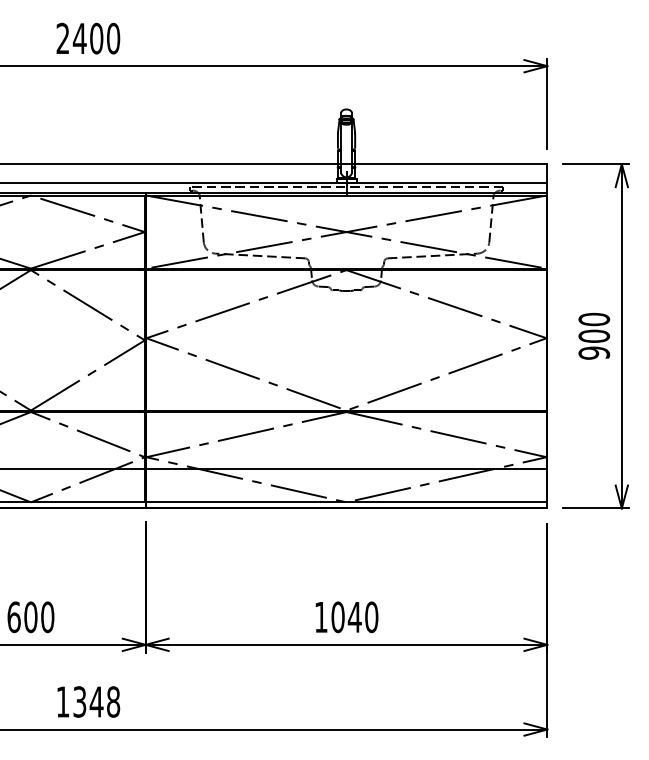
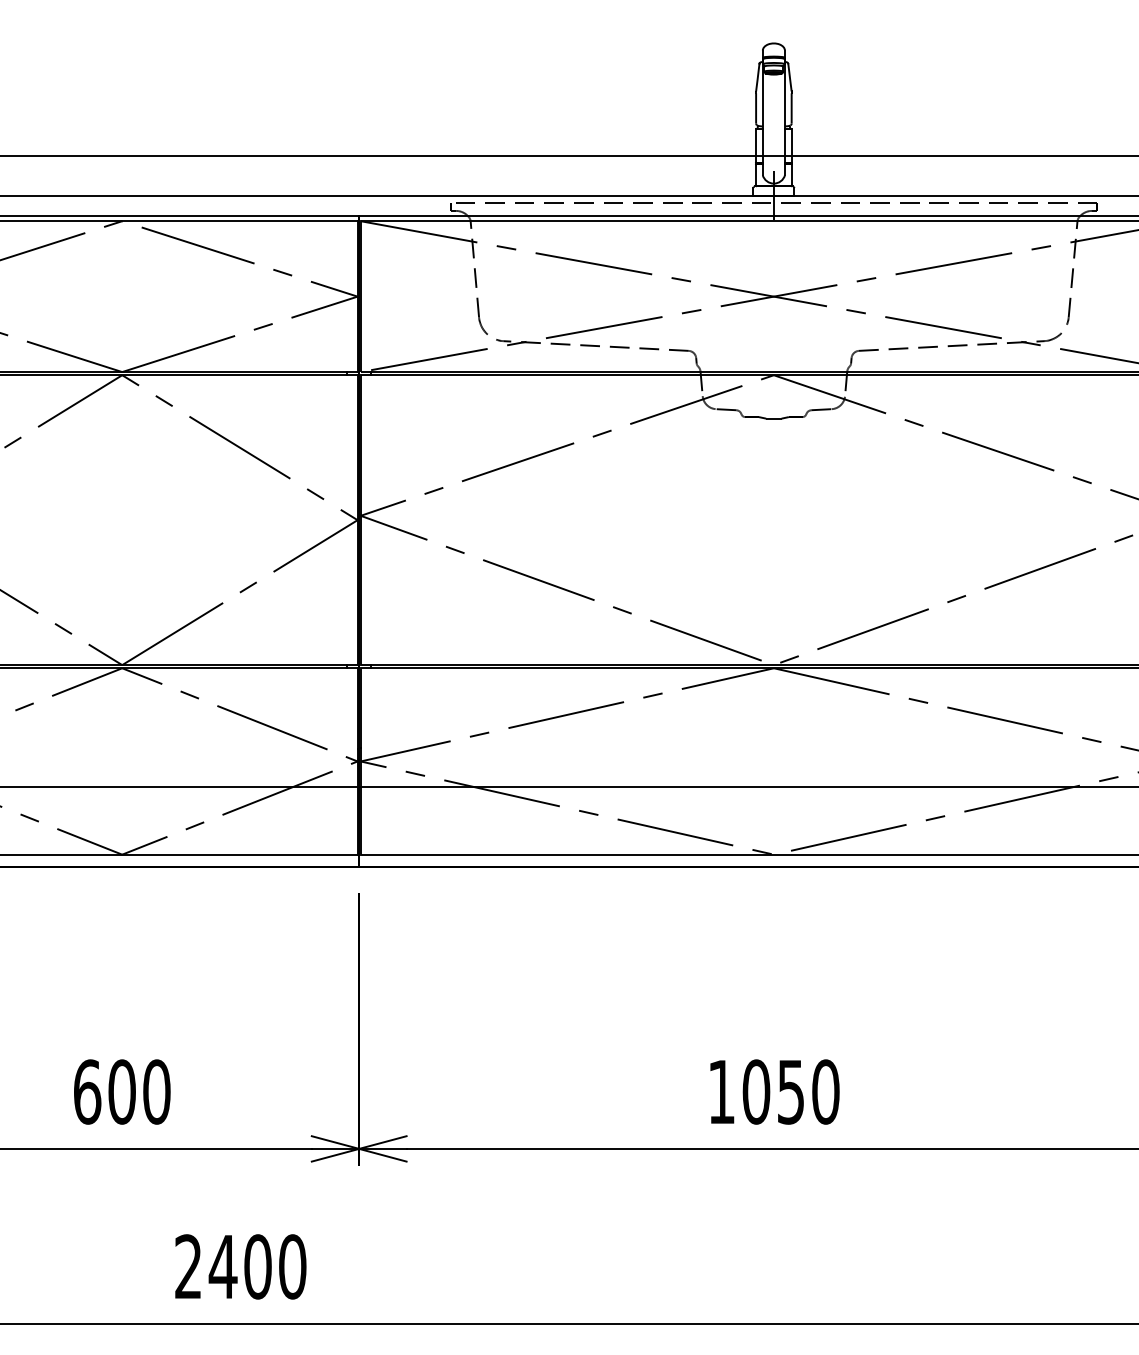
text: (354, 617) -> (790, 1092), 1040 -> 1050
text: (88, 701) -> (241, 1265), 1348 -> 2400

